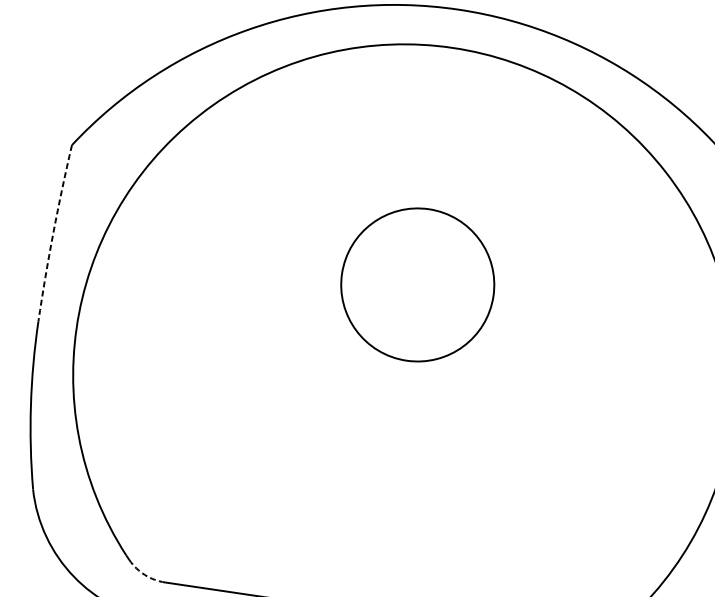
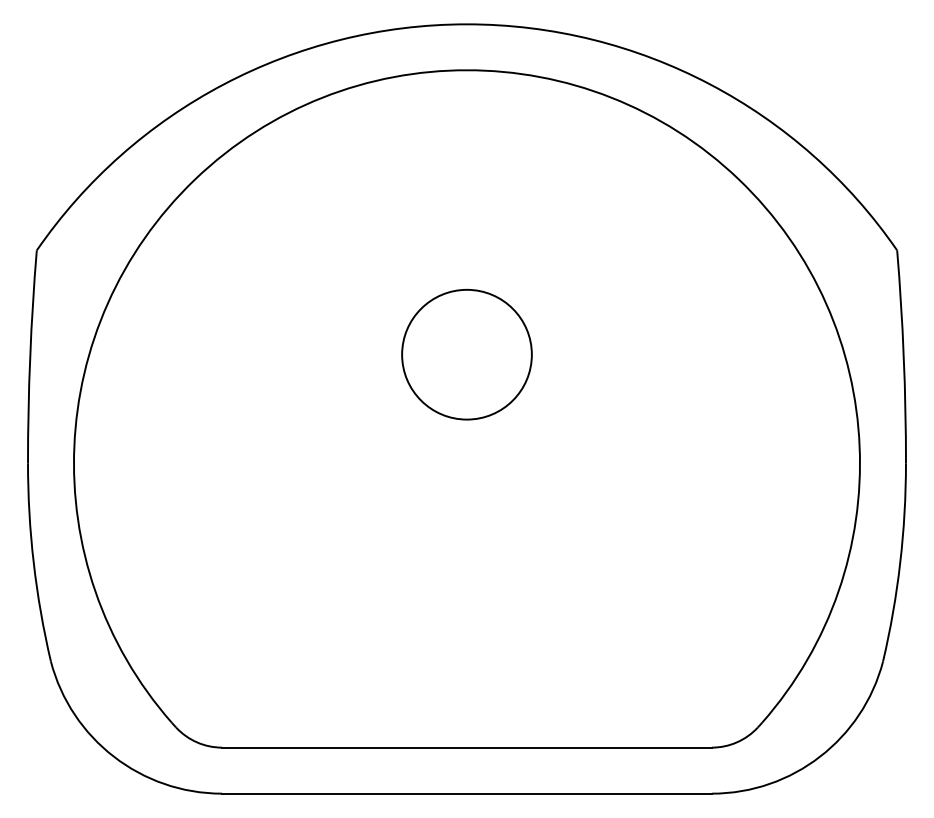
arc: (53, 232) -> (30, 356), dashed -> solid
circle: (417, 284) -> (466, 354), size x0.71
arc: (145, 575) -> (197, 742), dashed -> solid

